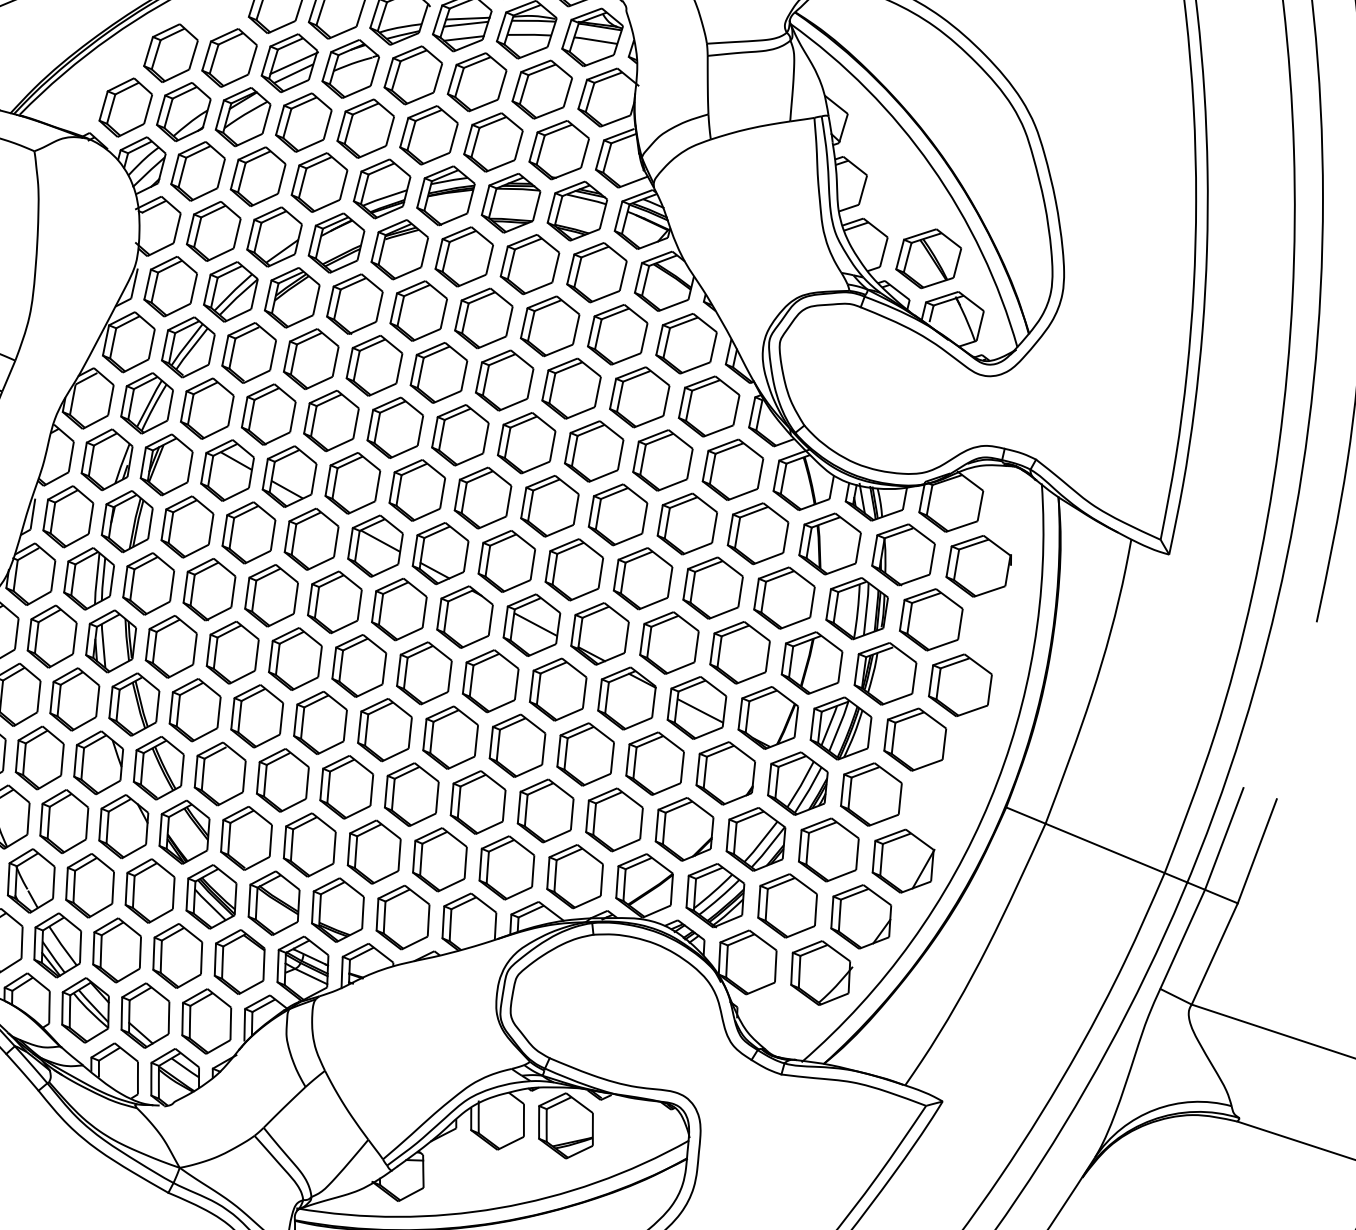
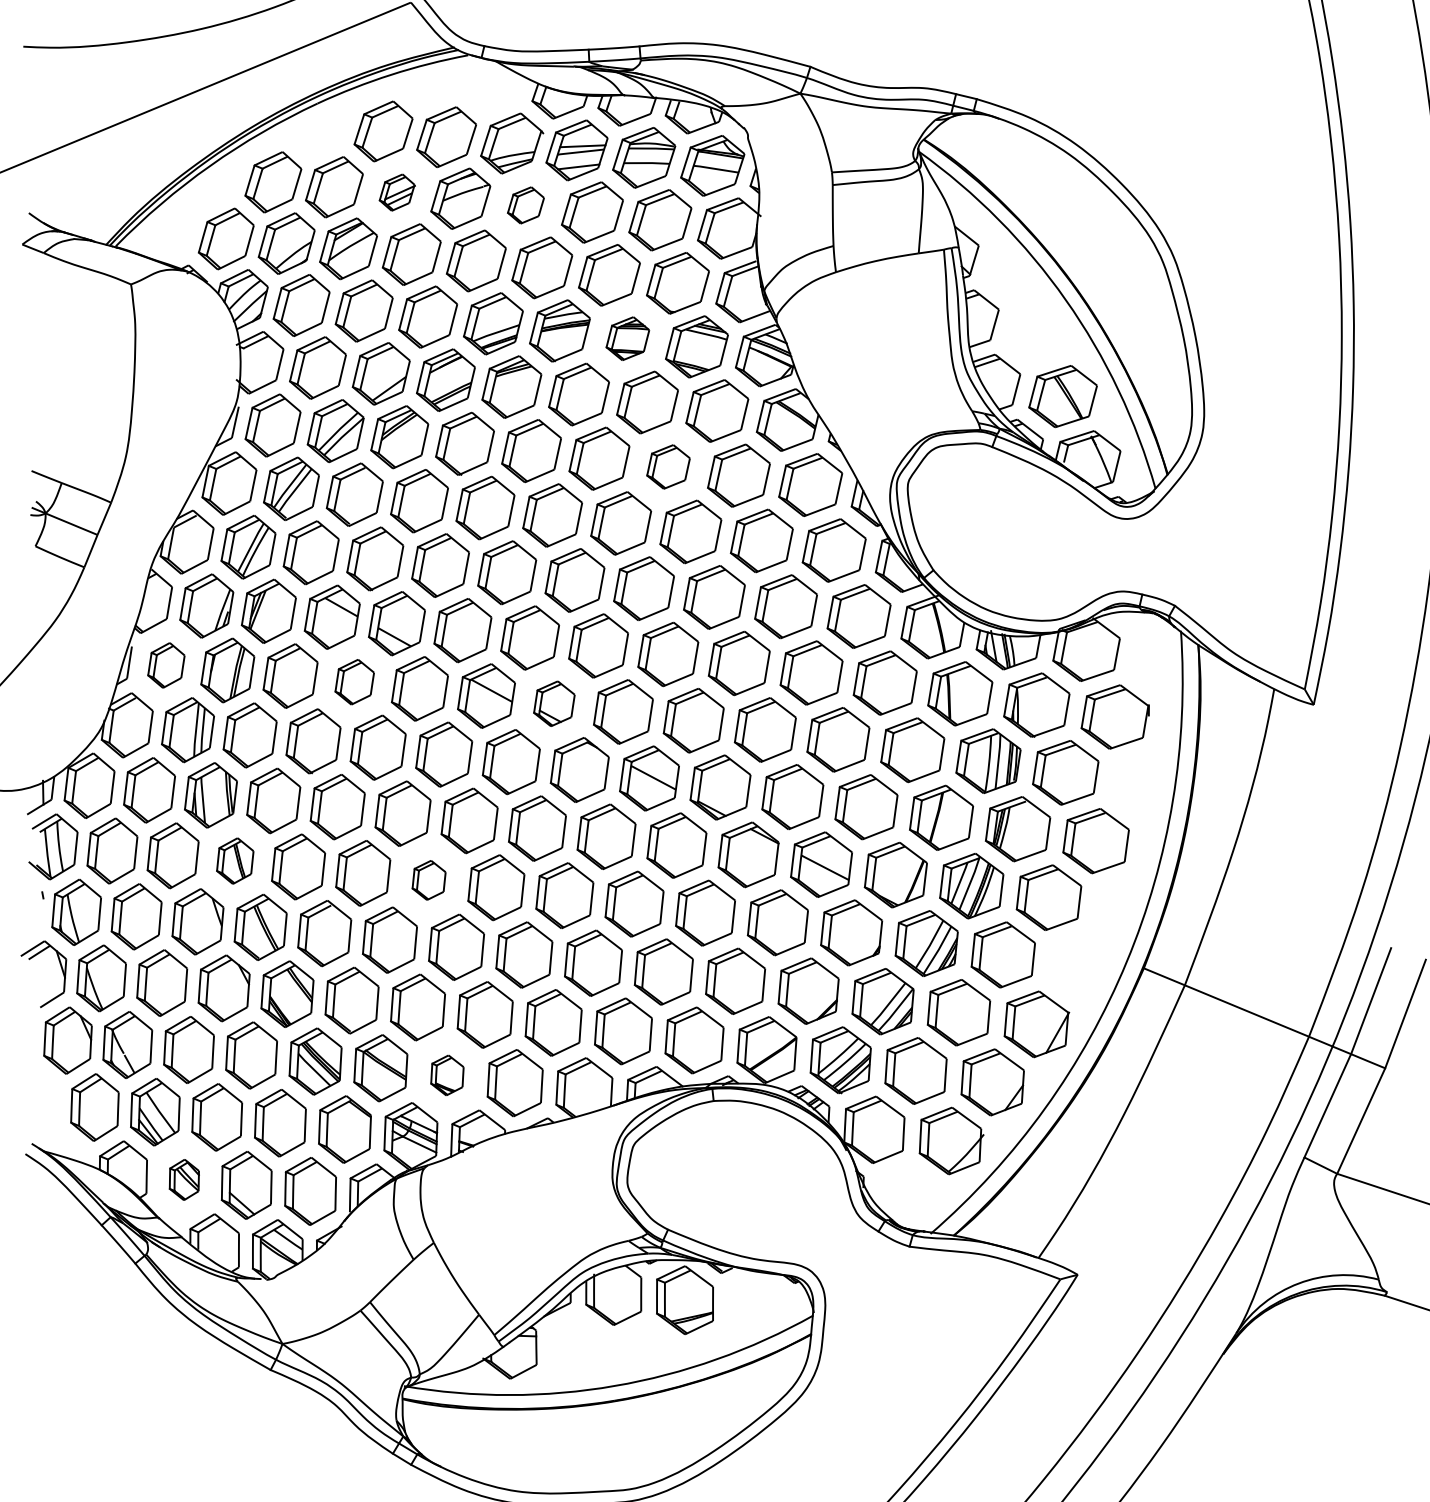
part: (290, 63) -> (397, 192), size x0.6
part: (412, 75) -> (525, 205), size x0.6
part: (510, 203) -> (627, 338), size x0.7
part: (550, 325) -> (668, 466), size x0.7
part: (68, 516) -> (166, 665), size x0.7
part: (248, 532) -> (354, 681), size x0.7
part: (440, 553) -> (554, 703), size x0.7
part: (134, 703) -> (235, 860), size x0.7
part: (319, 723) -> (428, 880), size x0.6
part: (338, 910) -> (447, 1075), size x0.6
part: (85, 1010) -> (184, 1179), size x0.6

